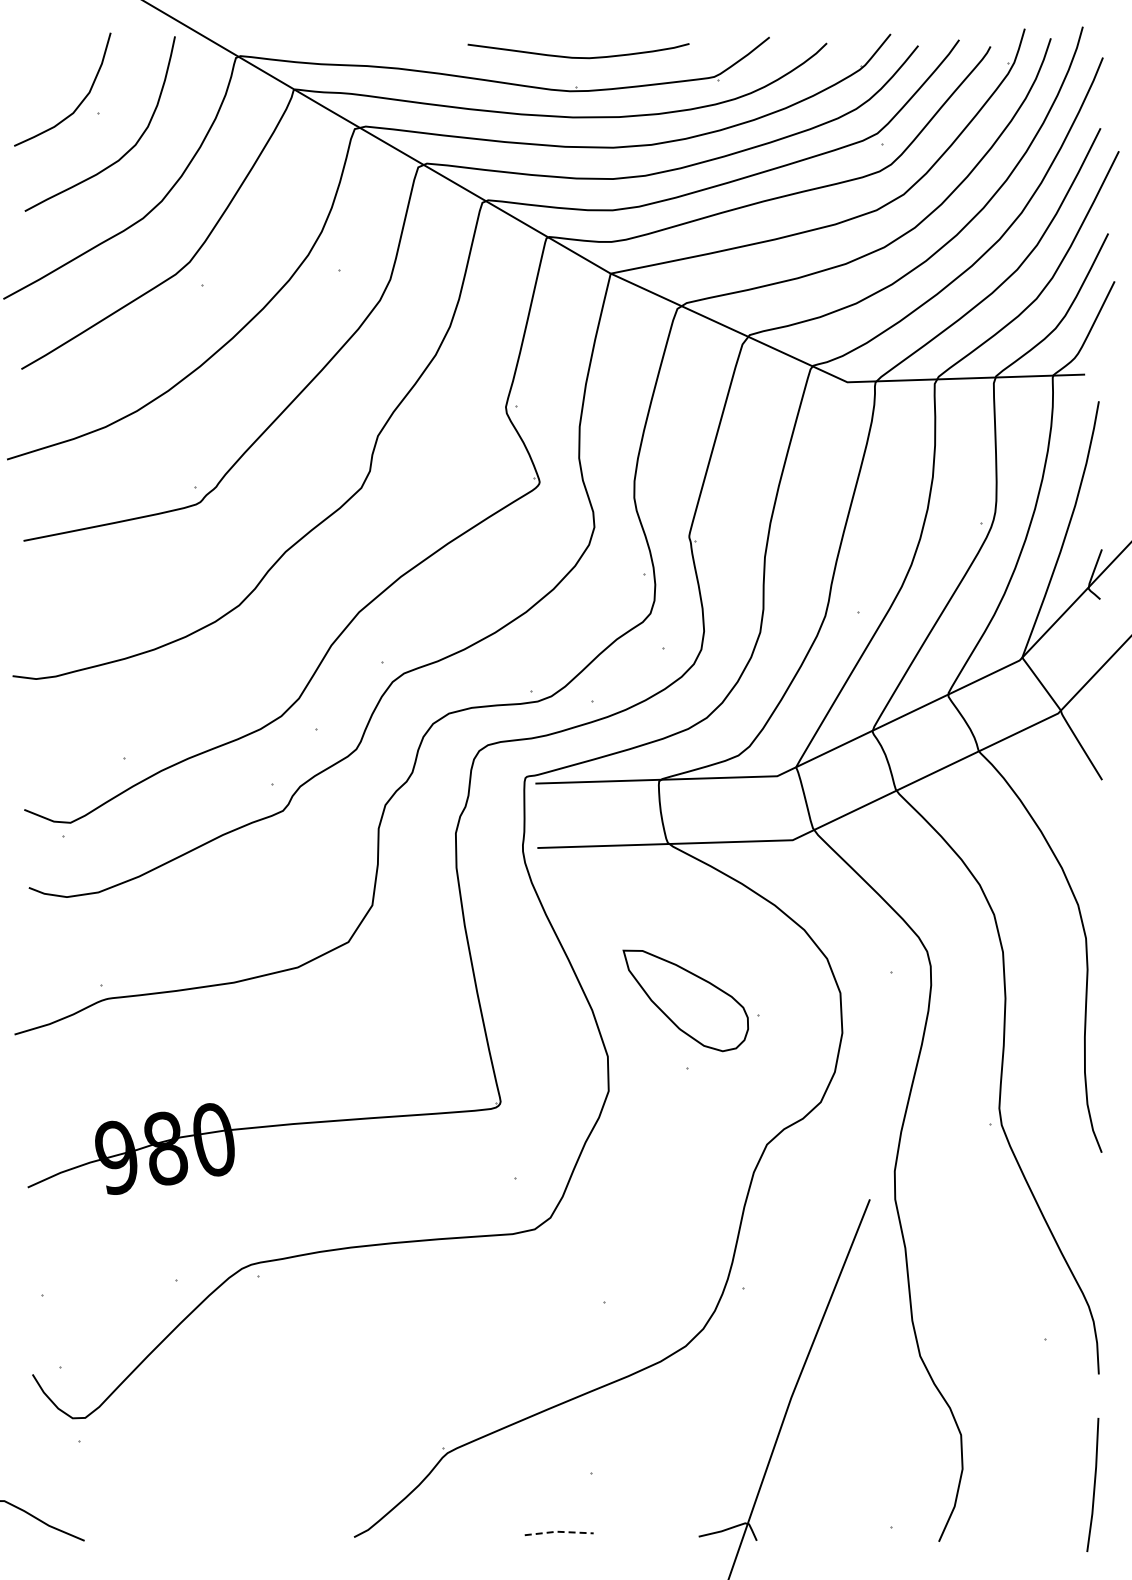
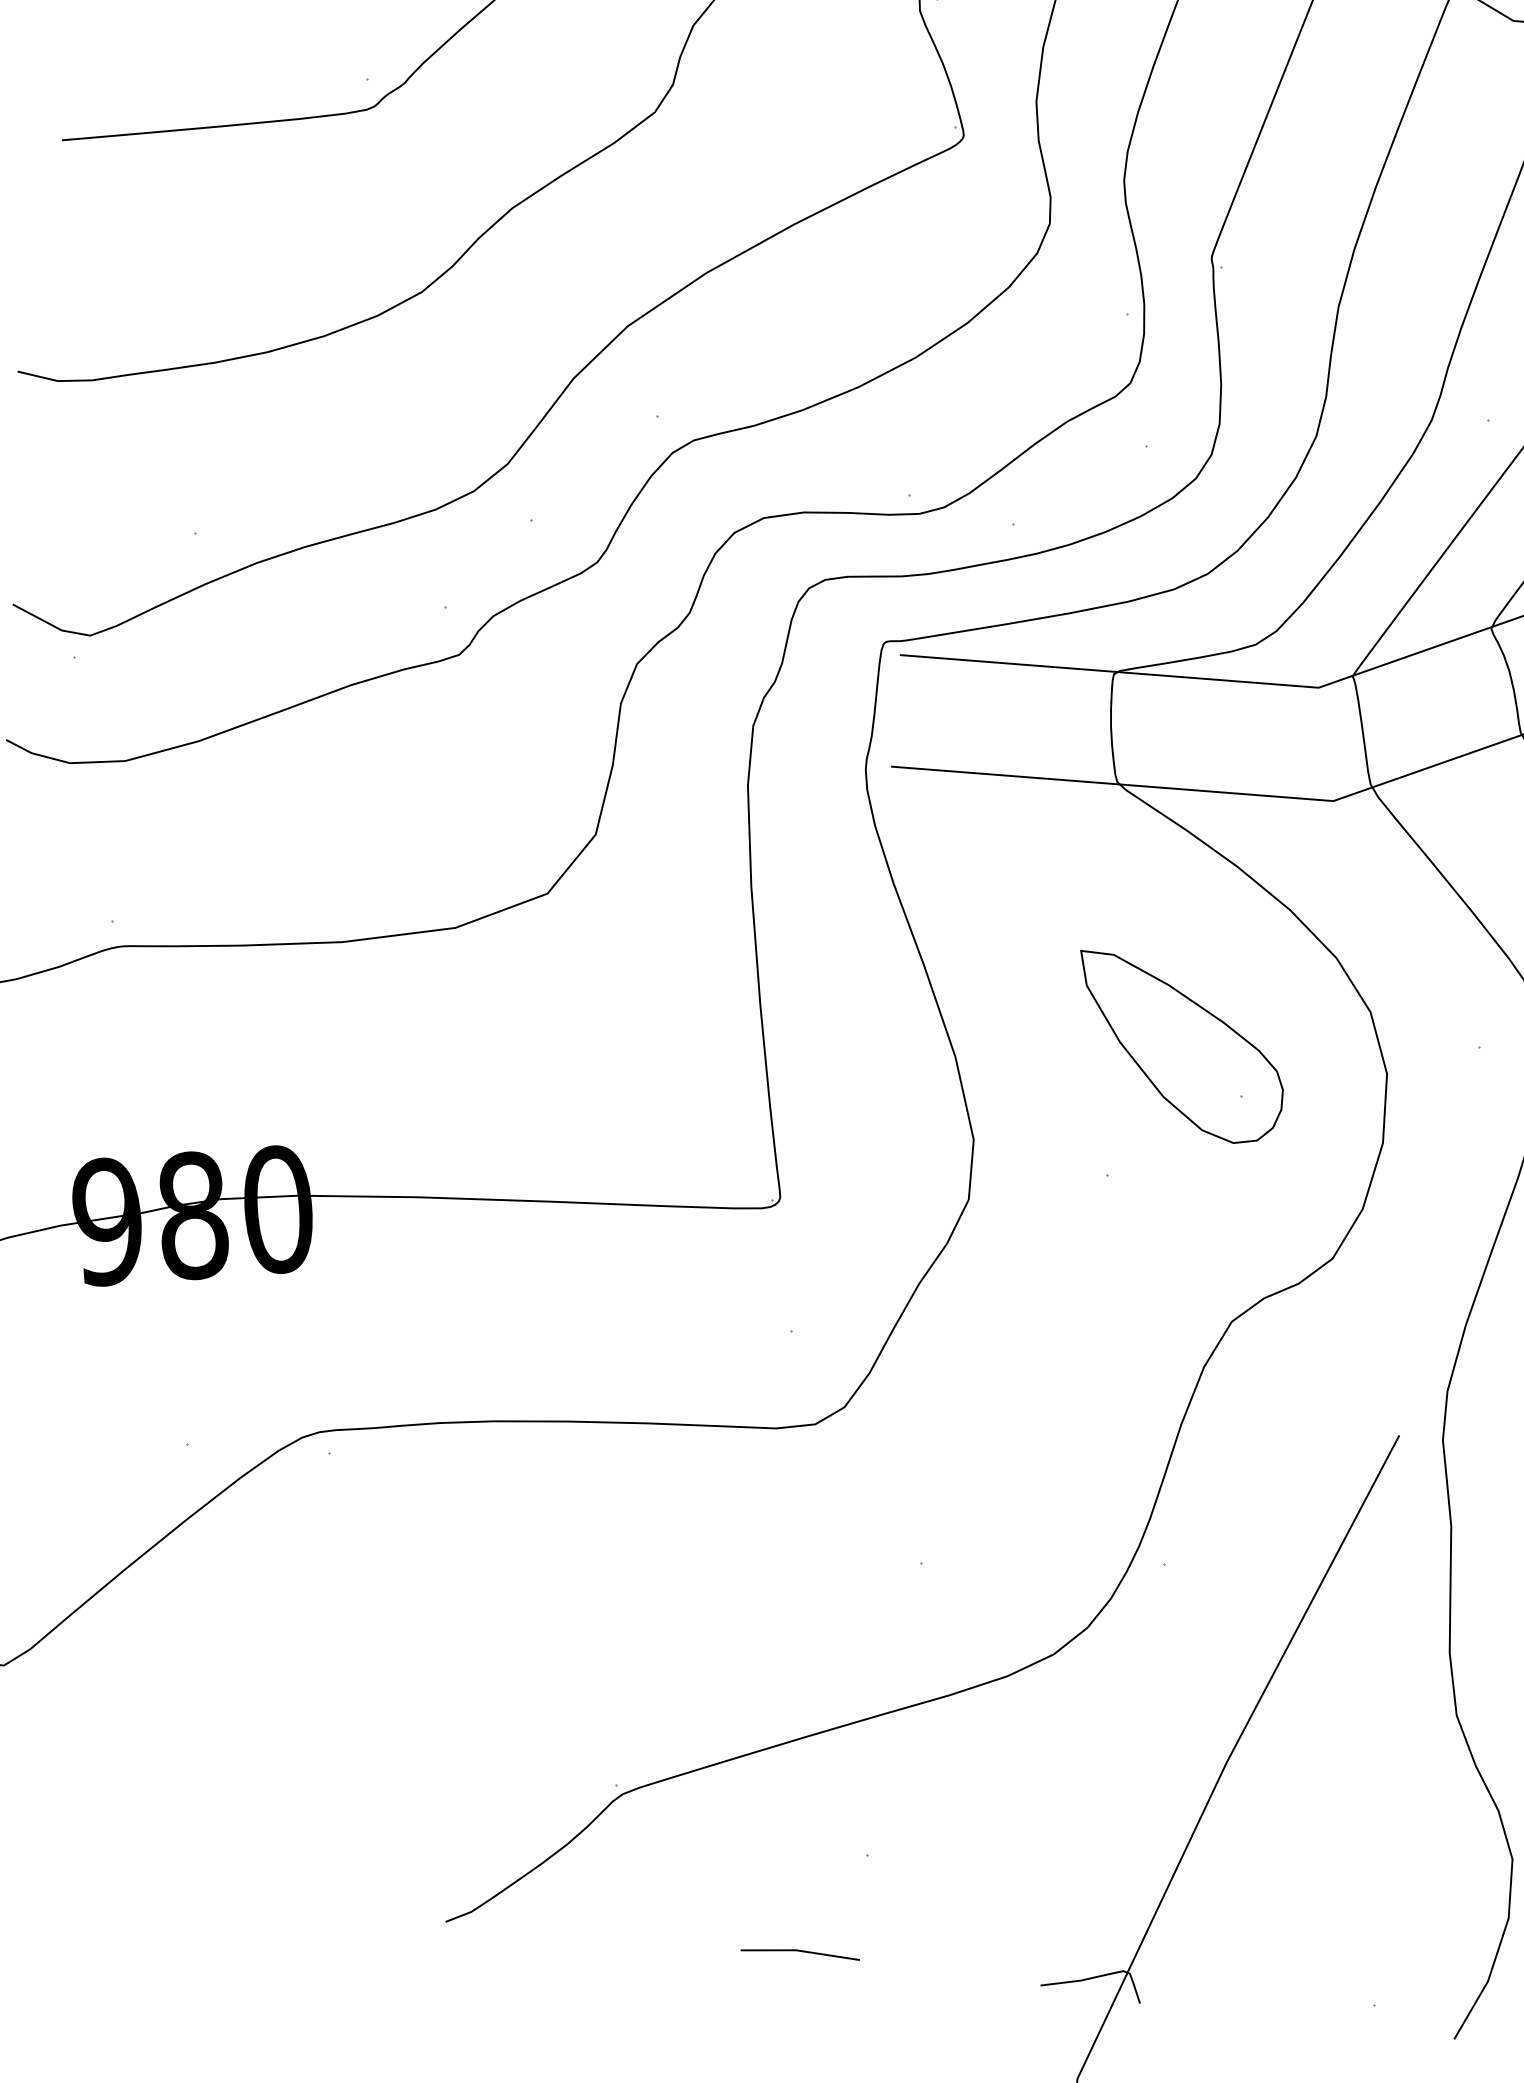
part: (685, 1000) -> (1178, 1048), moved
line: (559, 1531) -> (801, 1950), dashed -> solid

